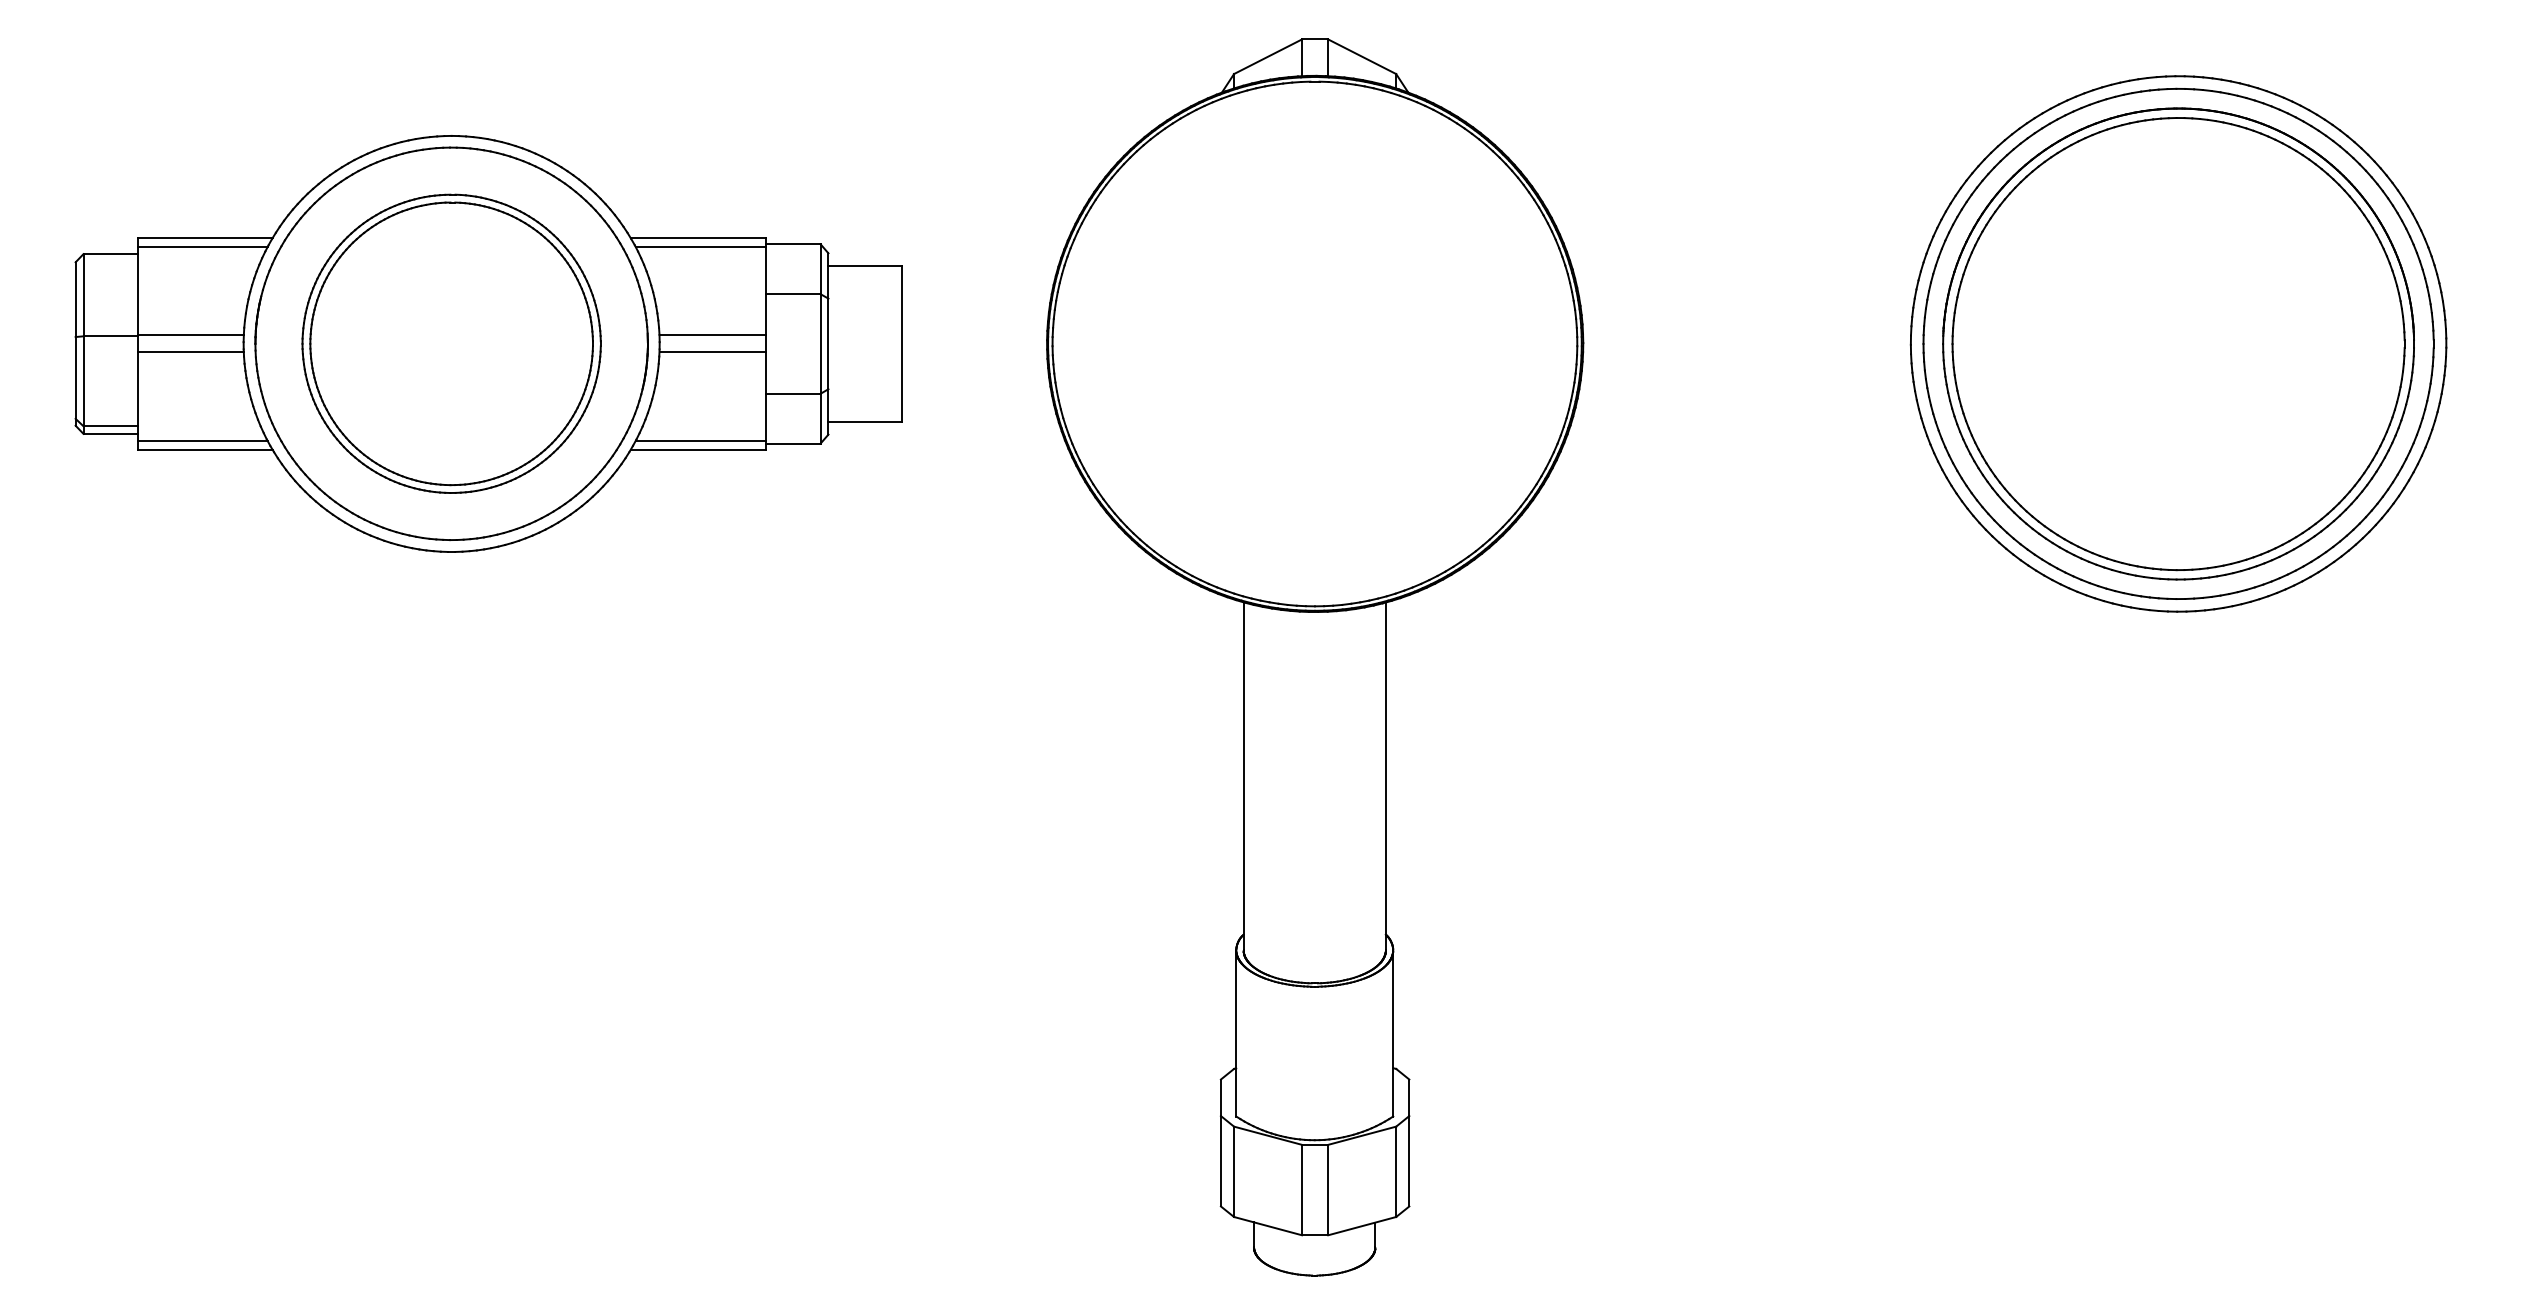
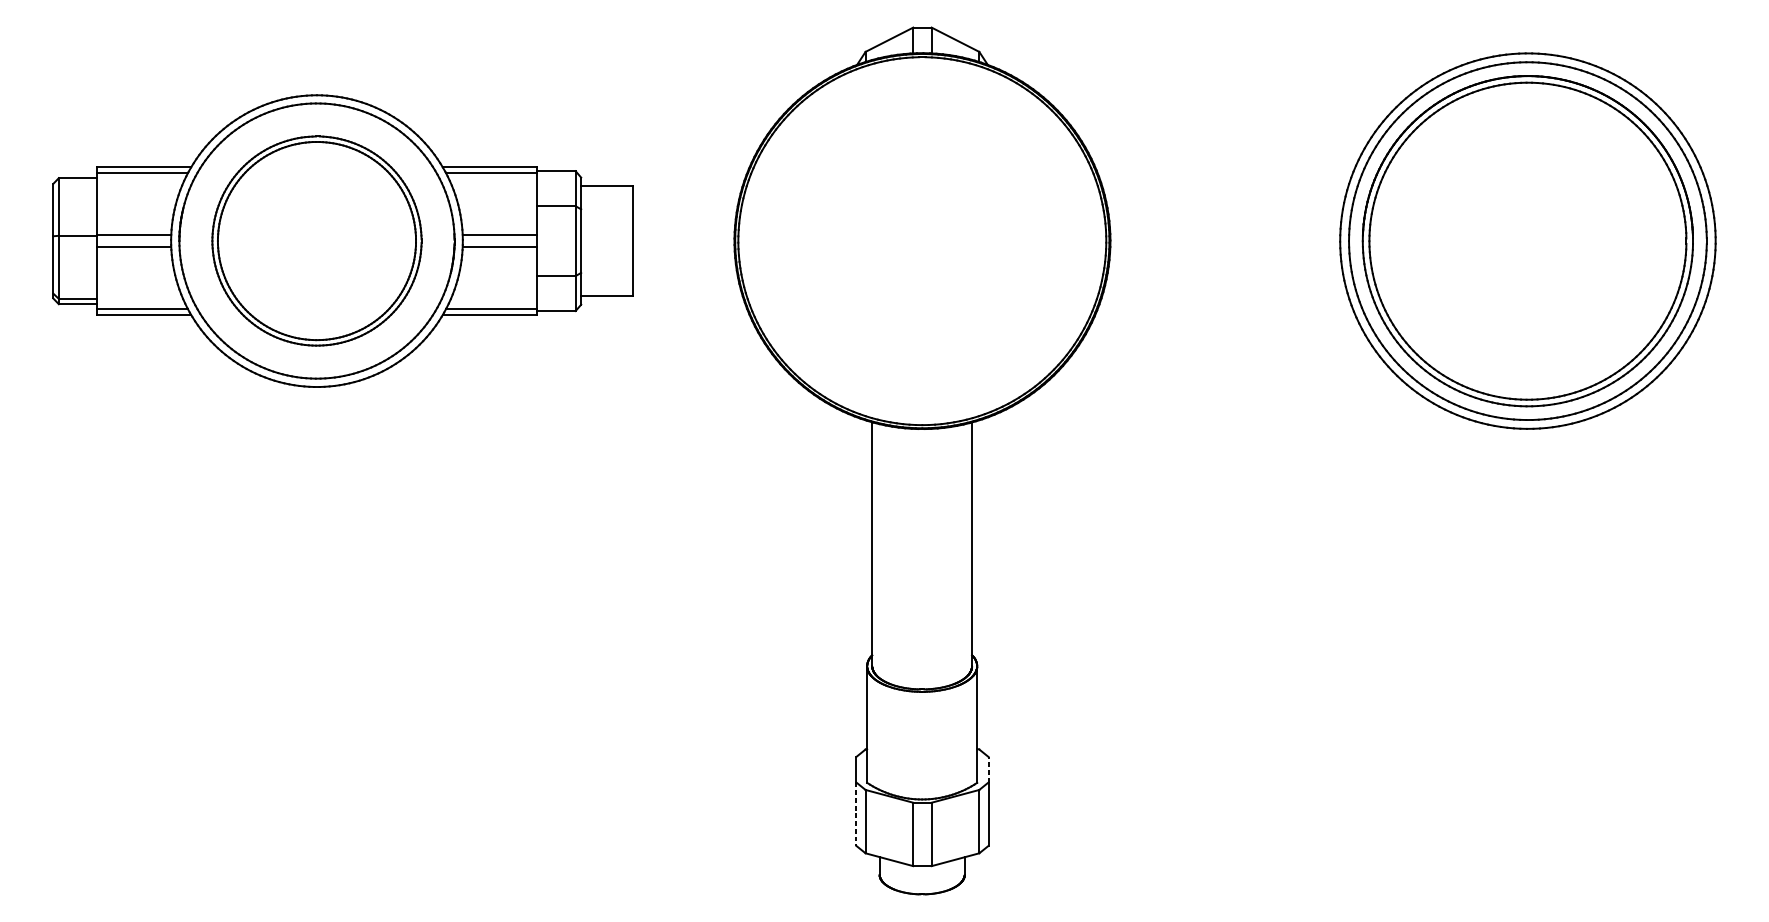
line: (1409, 1097) -> (988, 769), solid -> dashed
line: (1220, 1161) -> (856, 814), solid -> dashed

